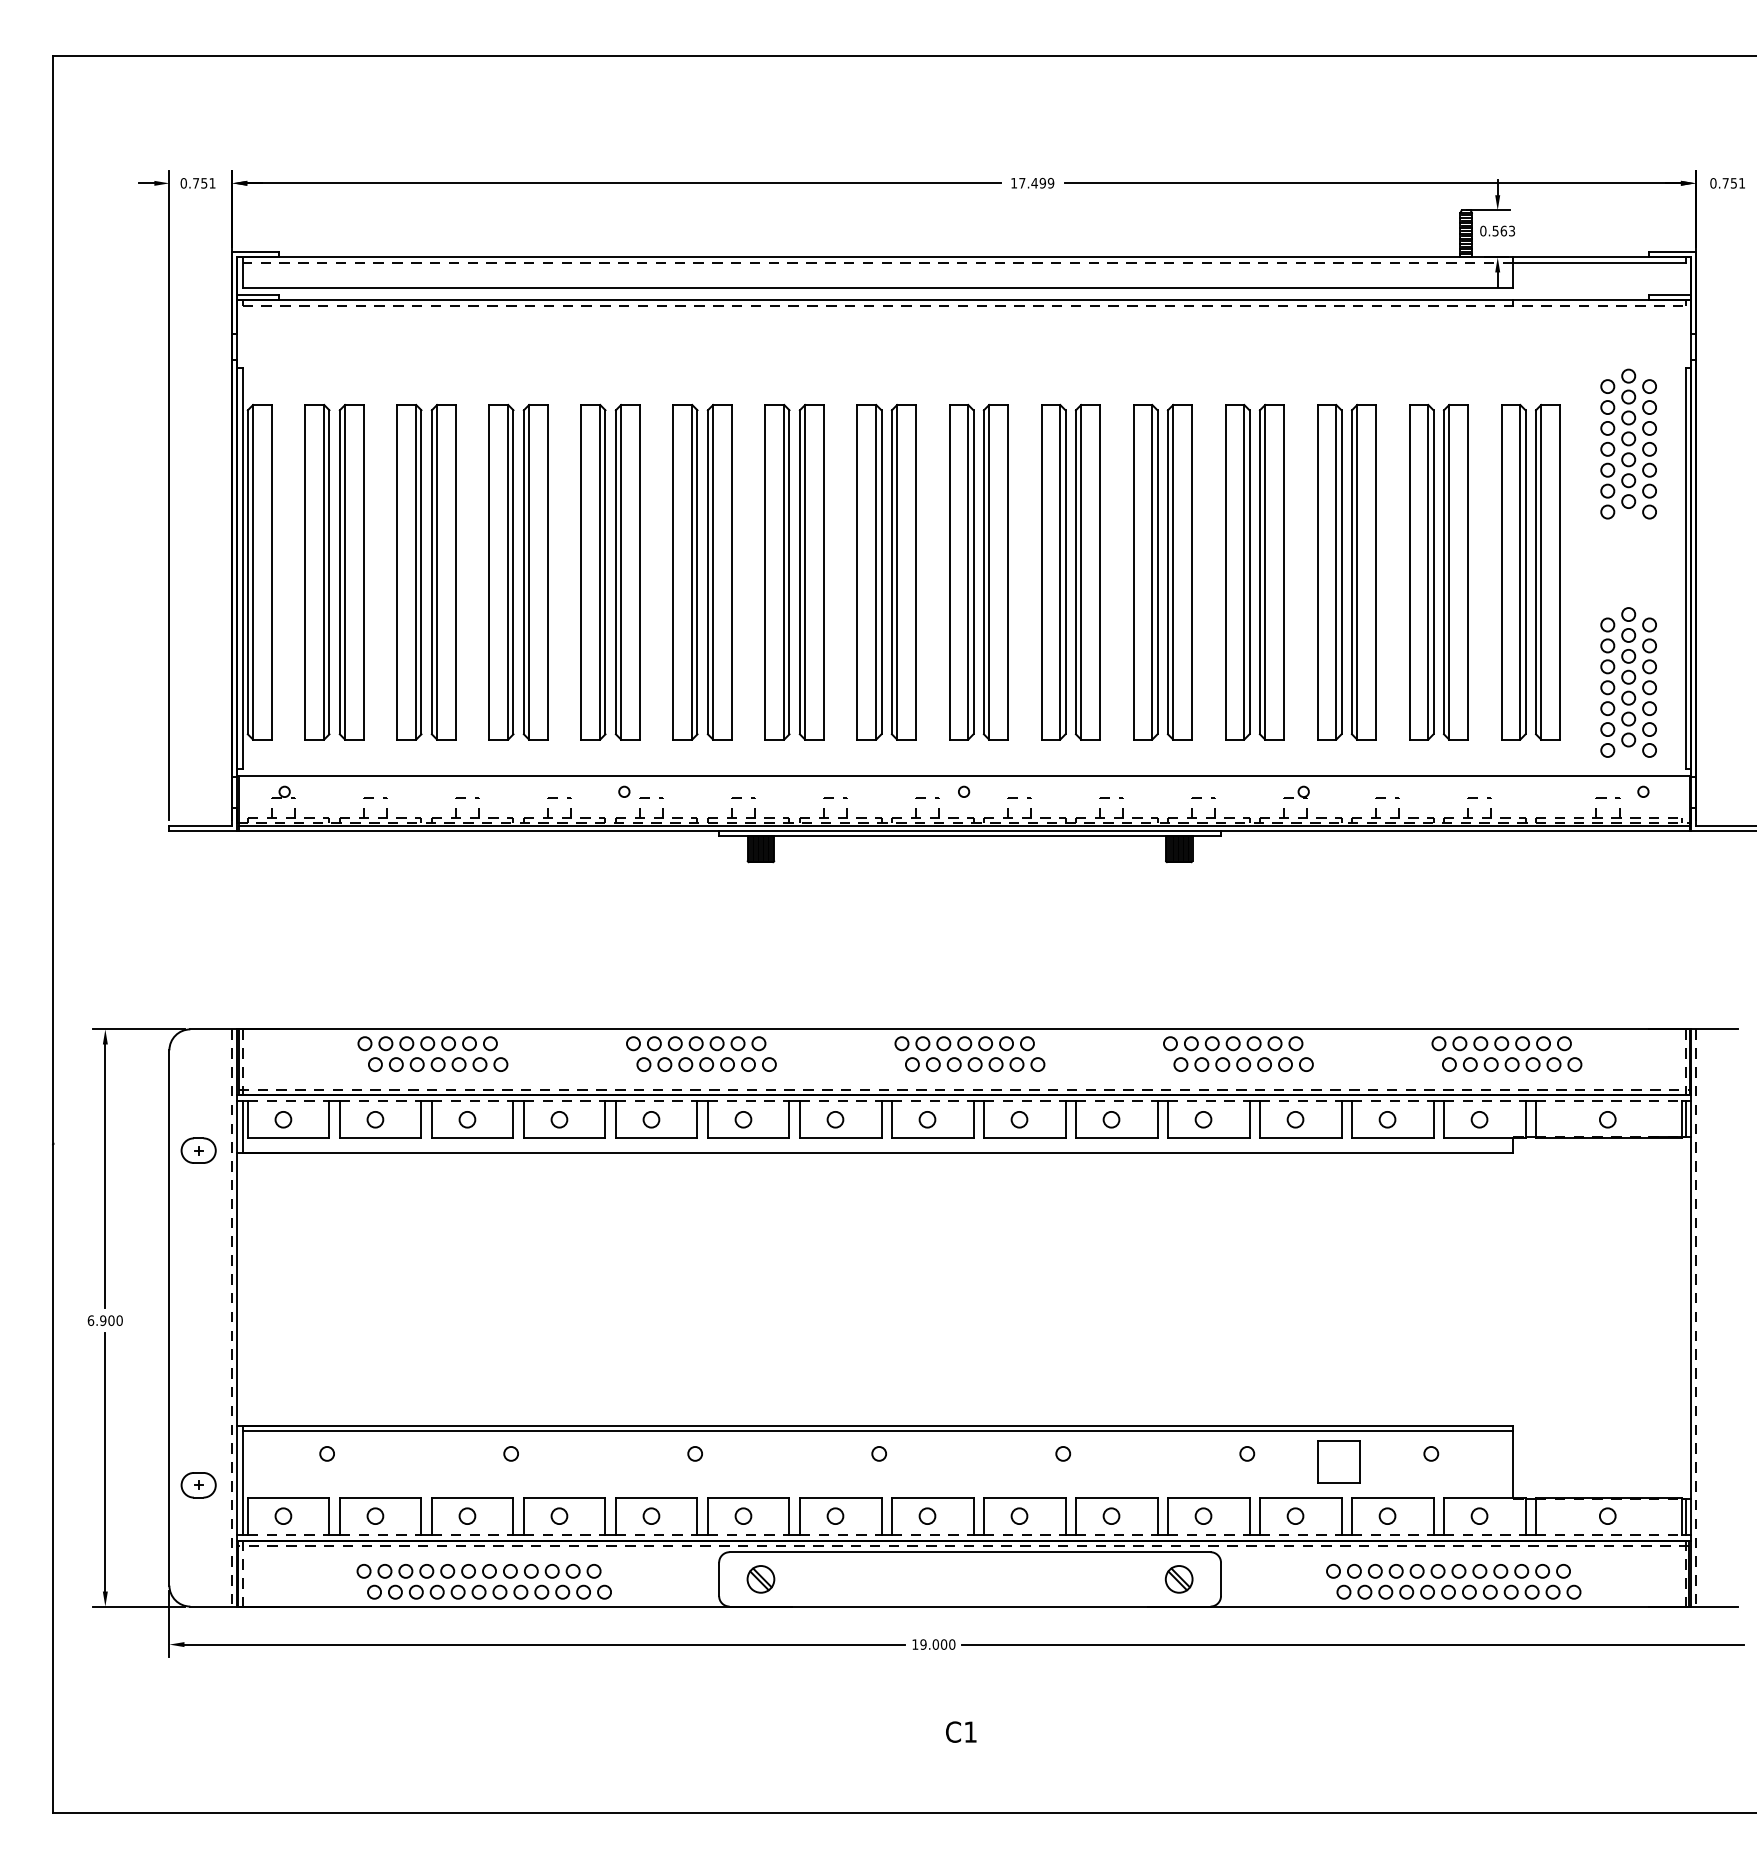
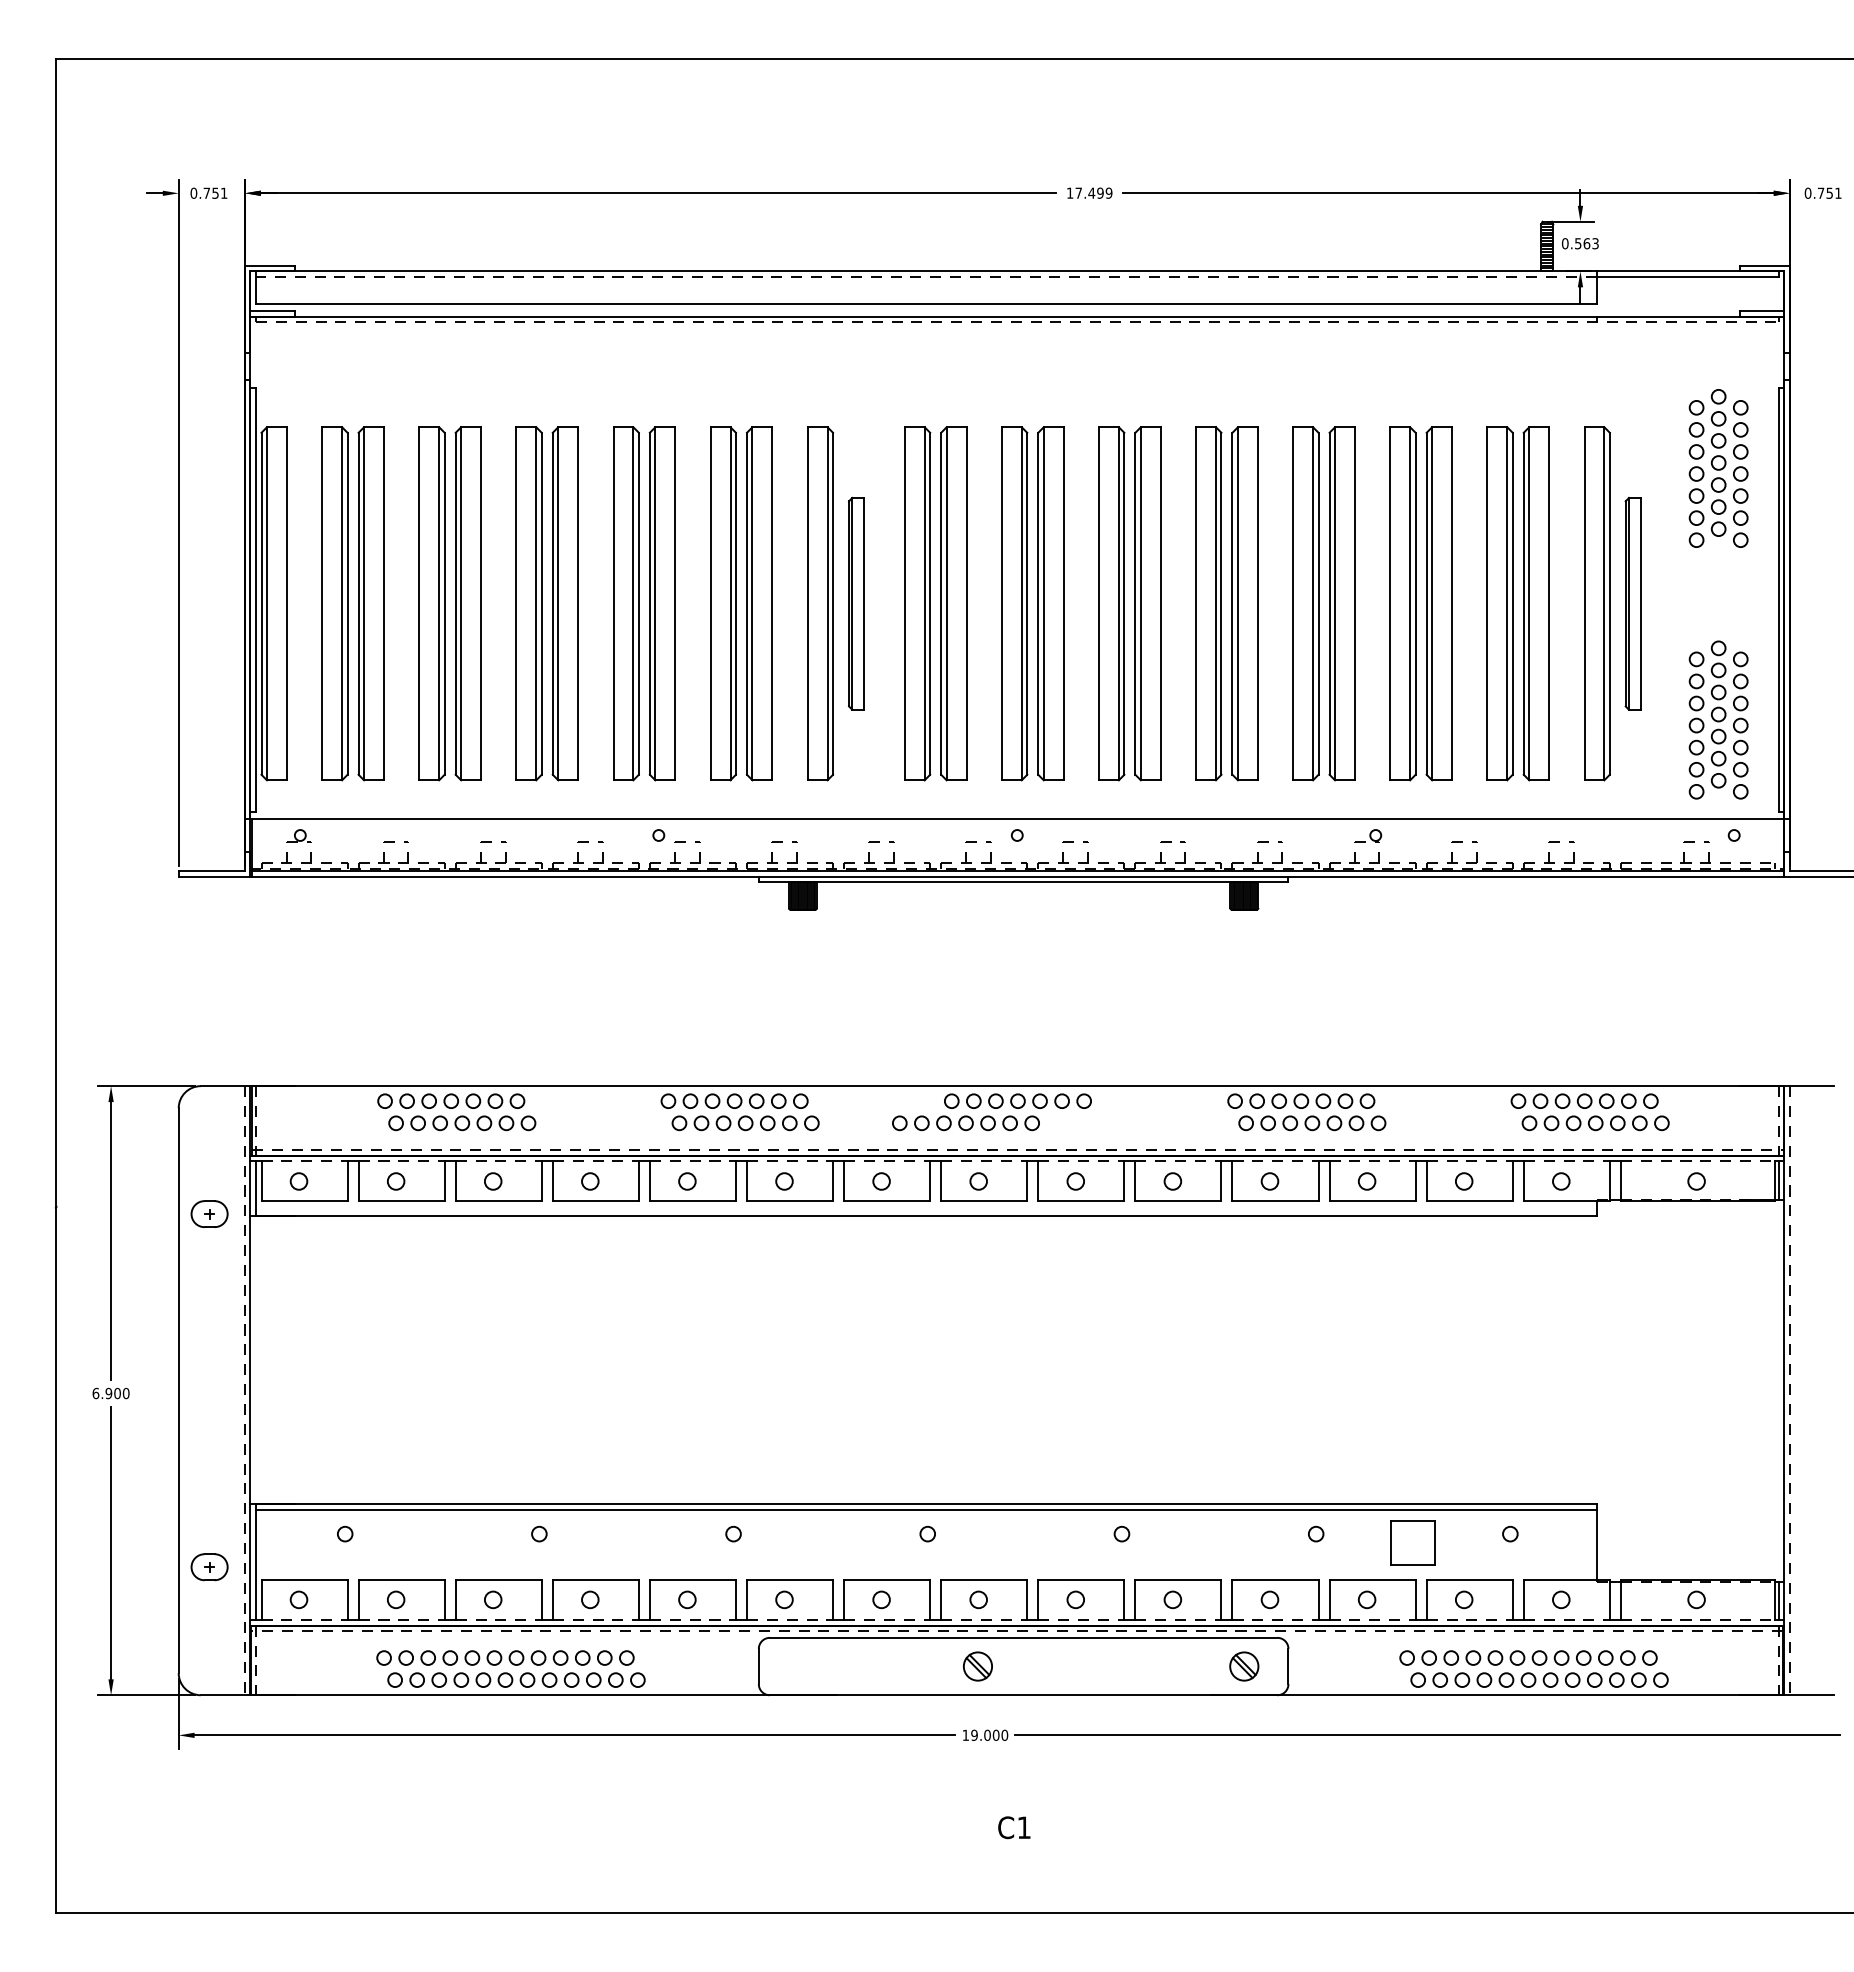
part: (811, 572) -> (856, 603), size x0.6
part: (1547, 572) -> (1632, 603), size x0.6
part: (974, 1064) -> (965, 1123), moved
part: (760, 1579) -> (977, 1666), moved

